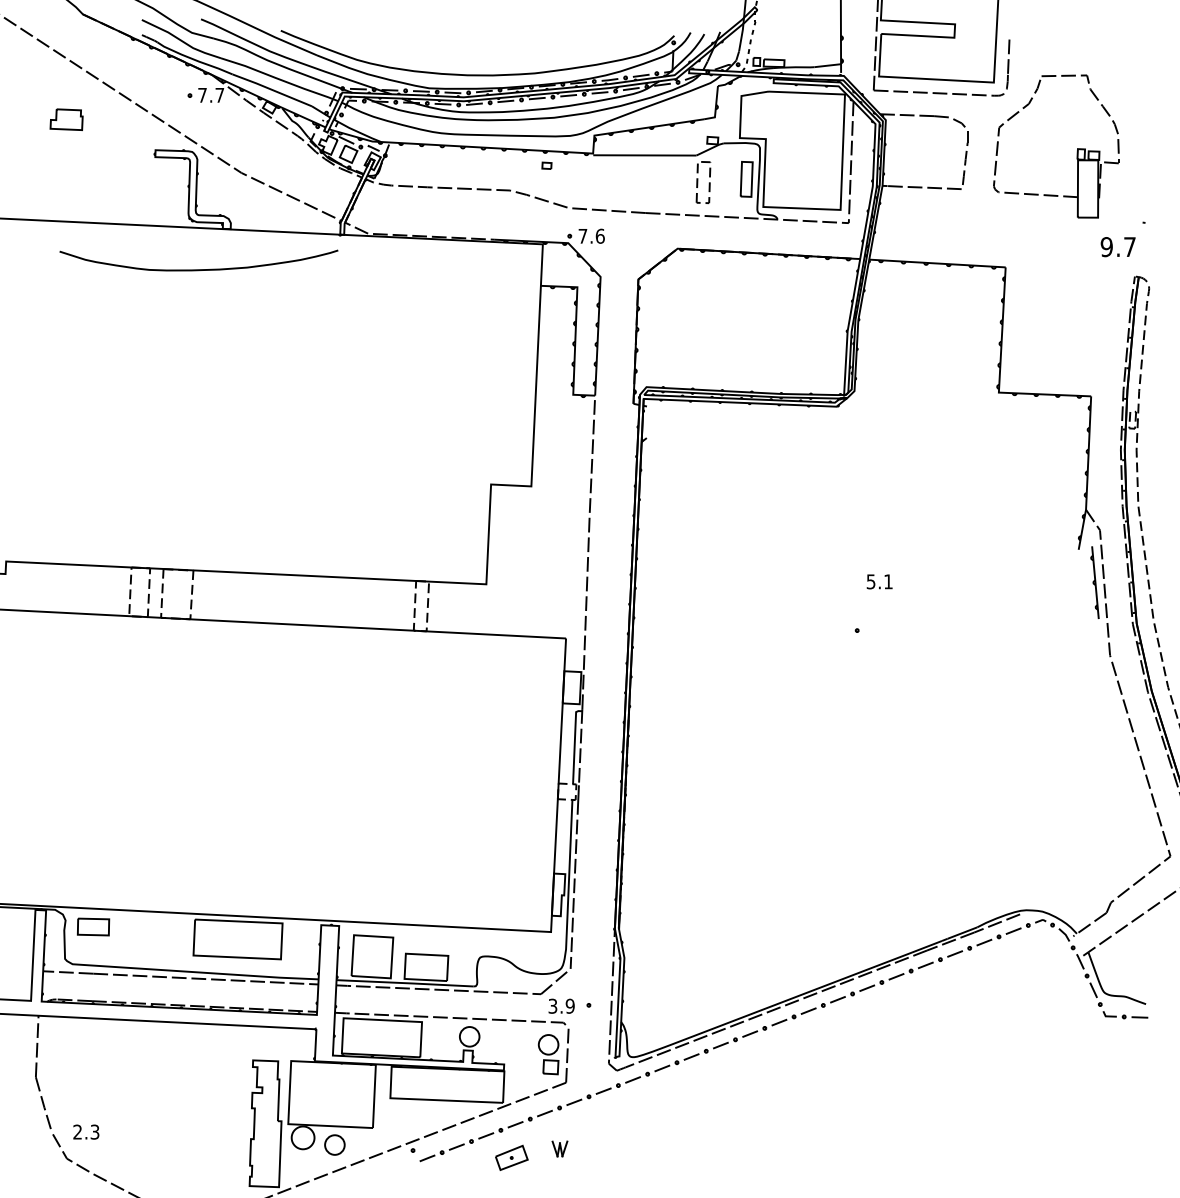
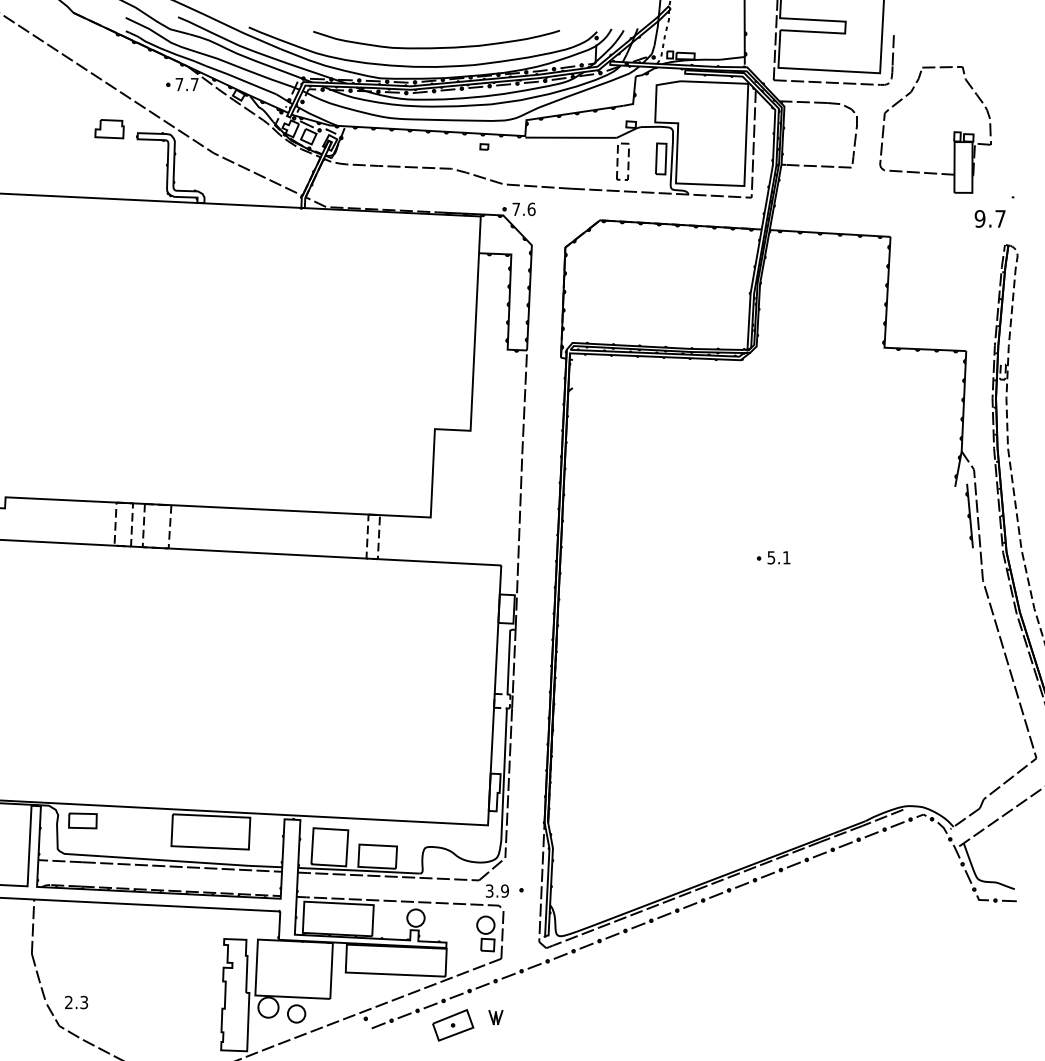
part: (66, 119) -> (109, 128), moved
curve: (198, 269) -> (436, 47), moved
text: (879, 581) -> (778, 557), moved
part: (511, 1157) -> (452, 1024), size x1.43

